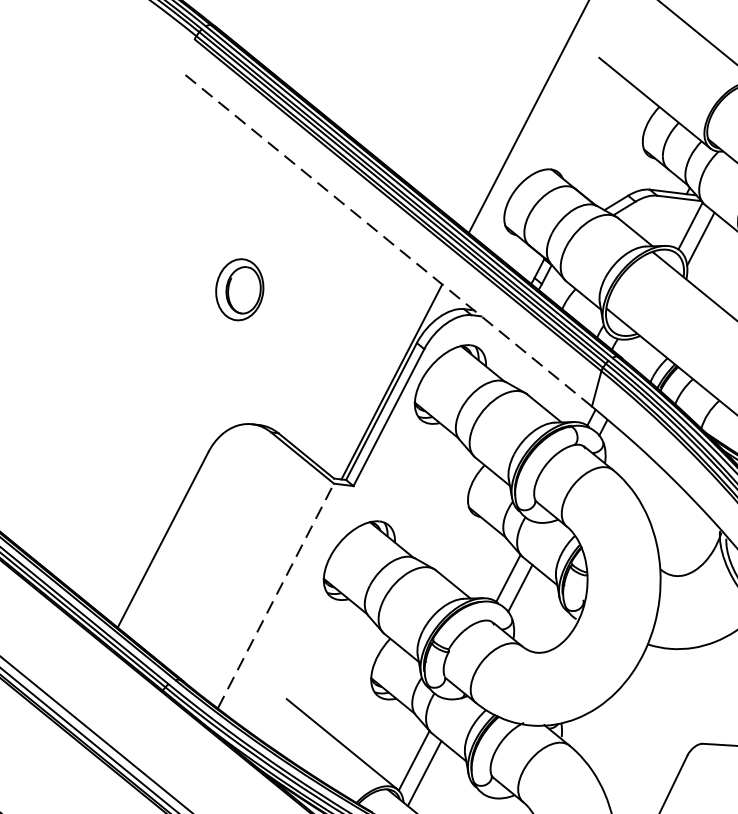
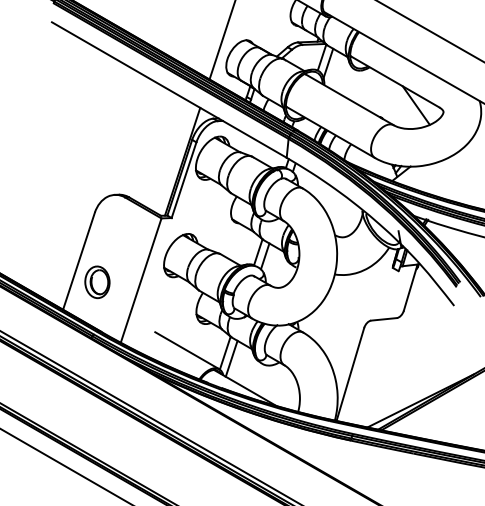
line: (388, 241) -> (169, 90), dashed -> solid
part: (239, 290) -> (97, 282), moved
line: (276, 594) -> (141, 279), dashed -> solid

